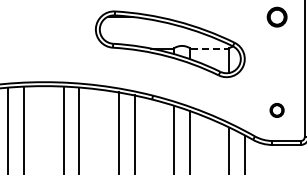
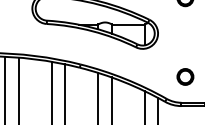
line: (210, 48) -> (129, 24), dashed -> solid
part: (276, 110) -> (184, 77), size x1.43

